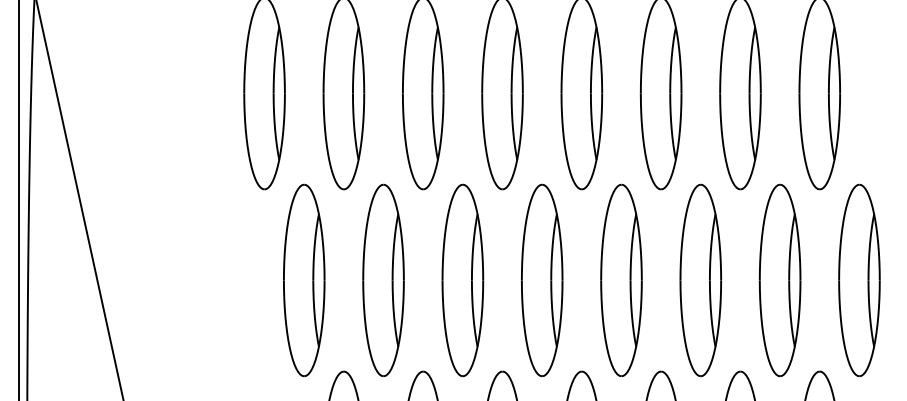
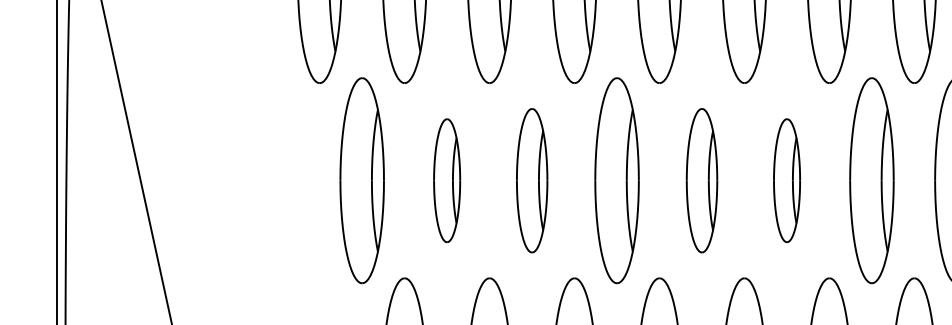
part: (383, 280) -> (447, 180), size x0.6
part: (462, 280) -> (531, 180), size x0.7
part: (621, 280) -> (702, 180), size x0.7
part: (700, 280) -> (786, 180), size x0.6

